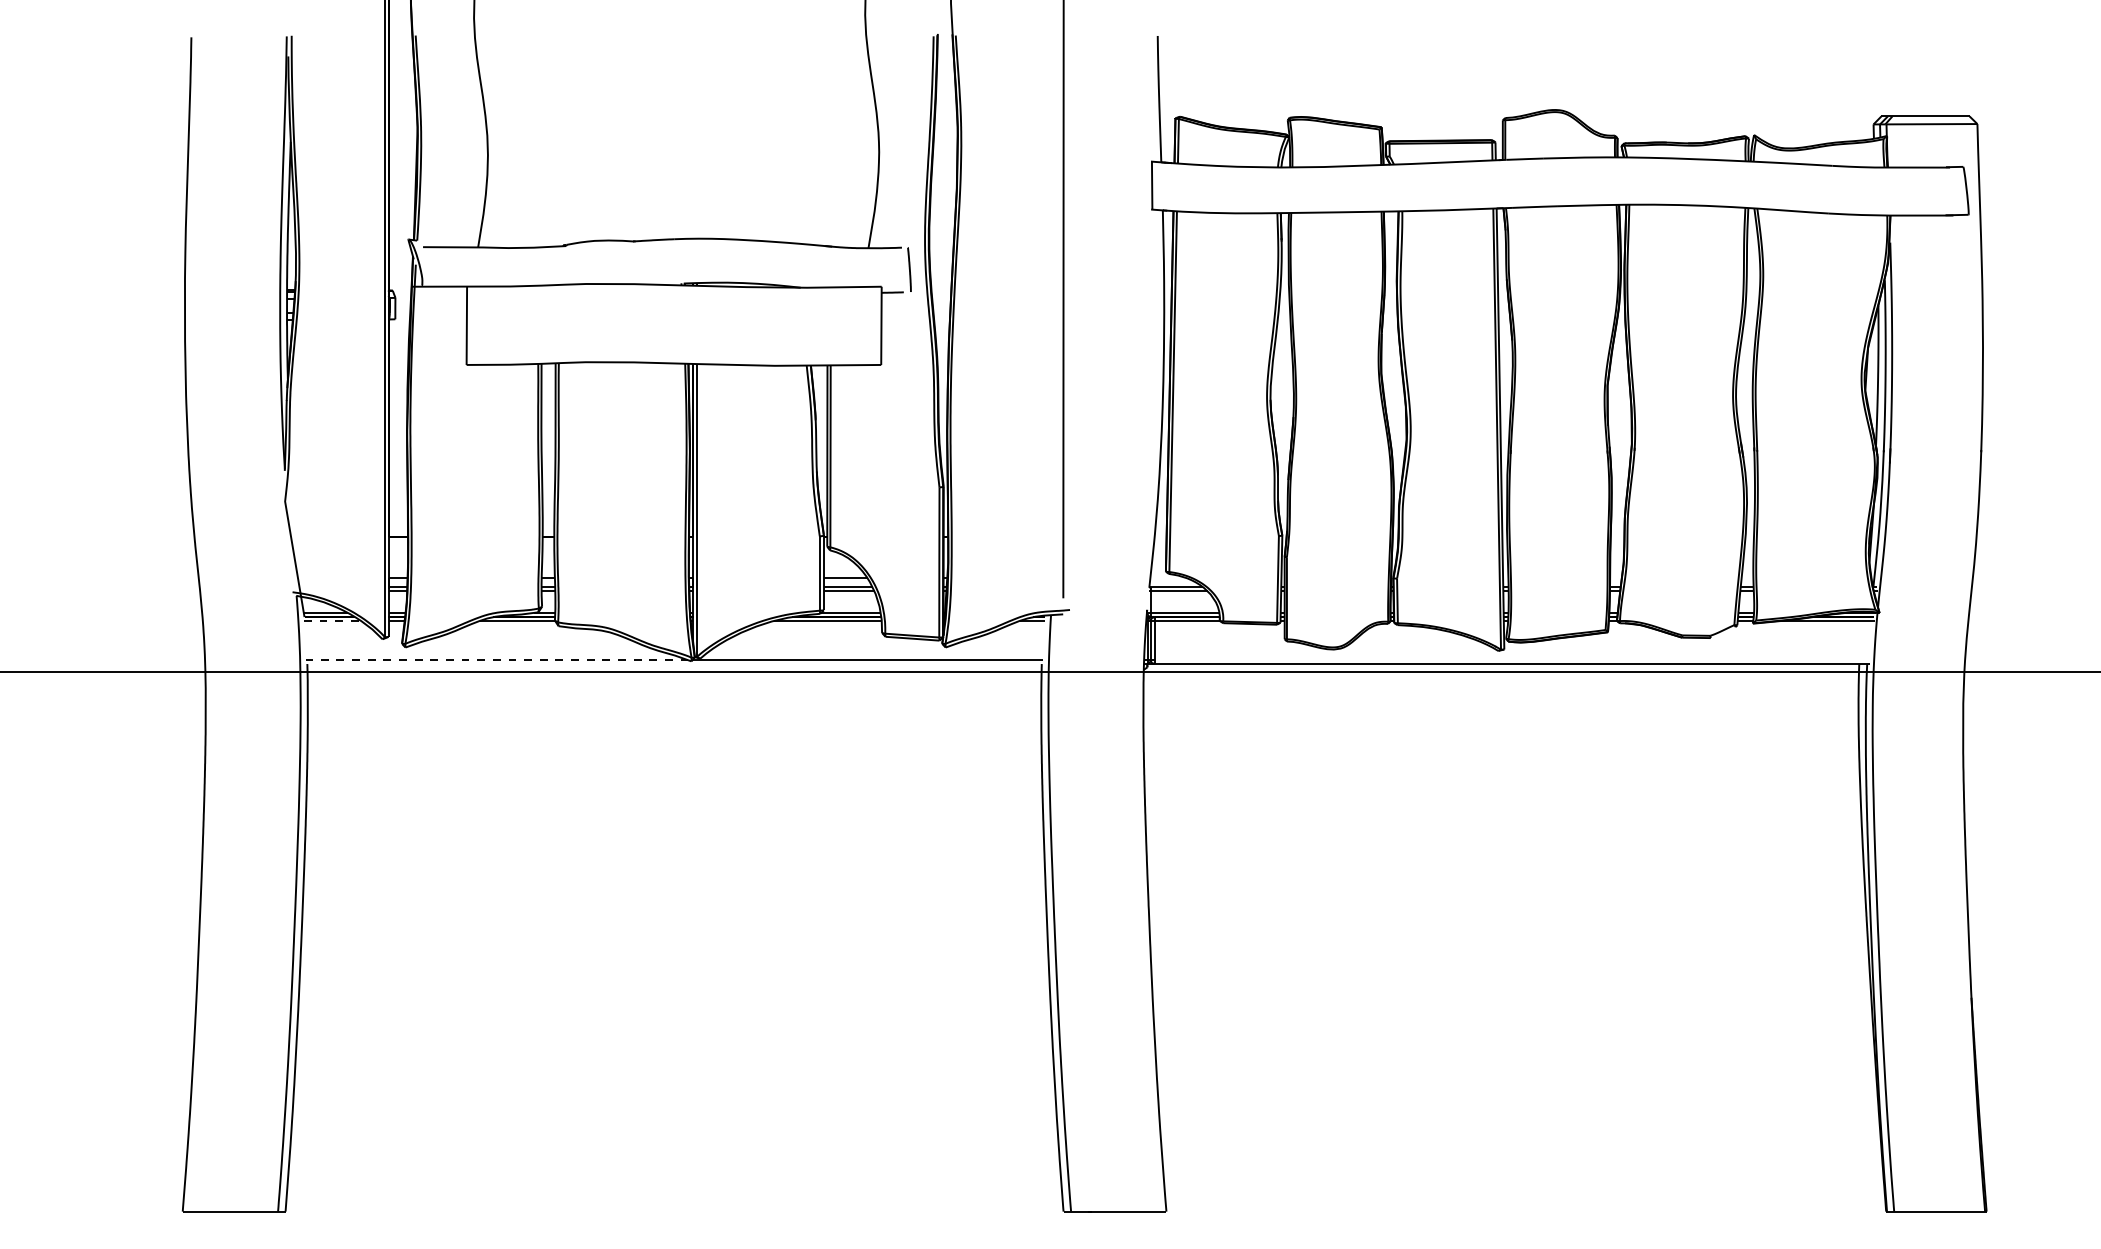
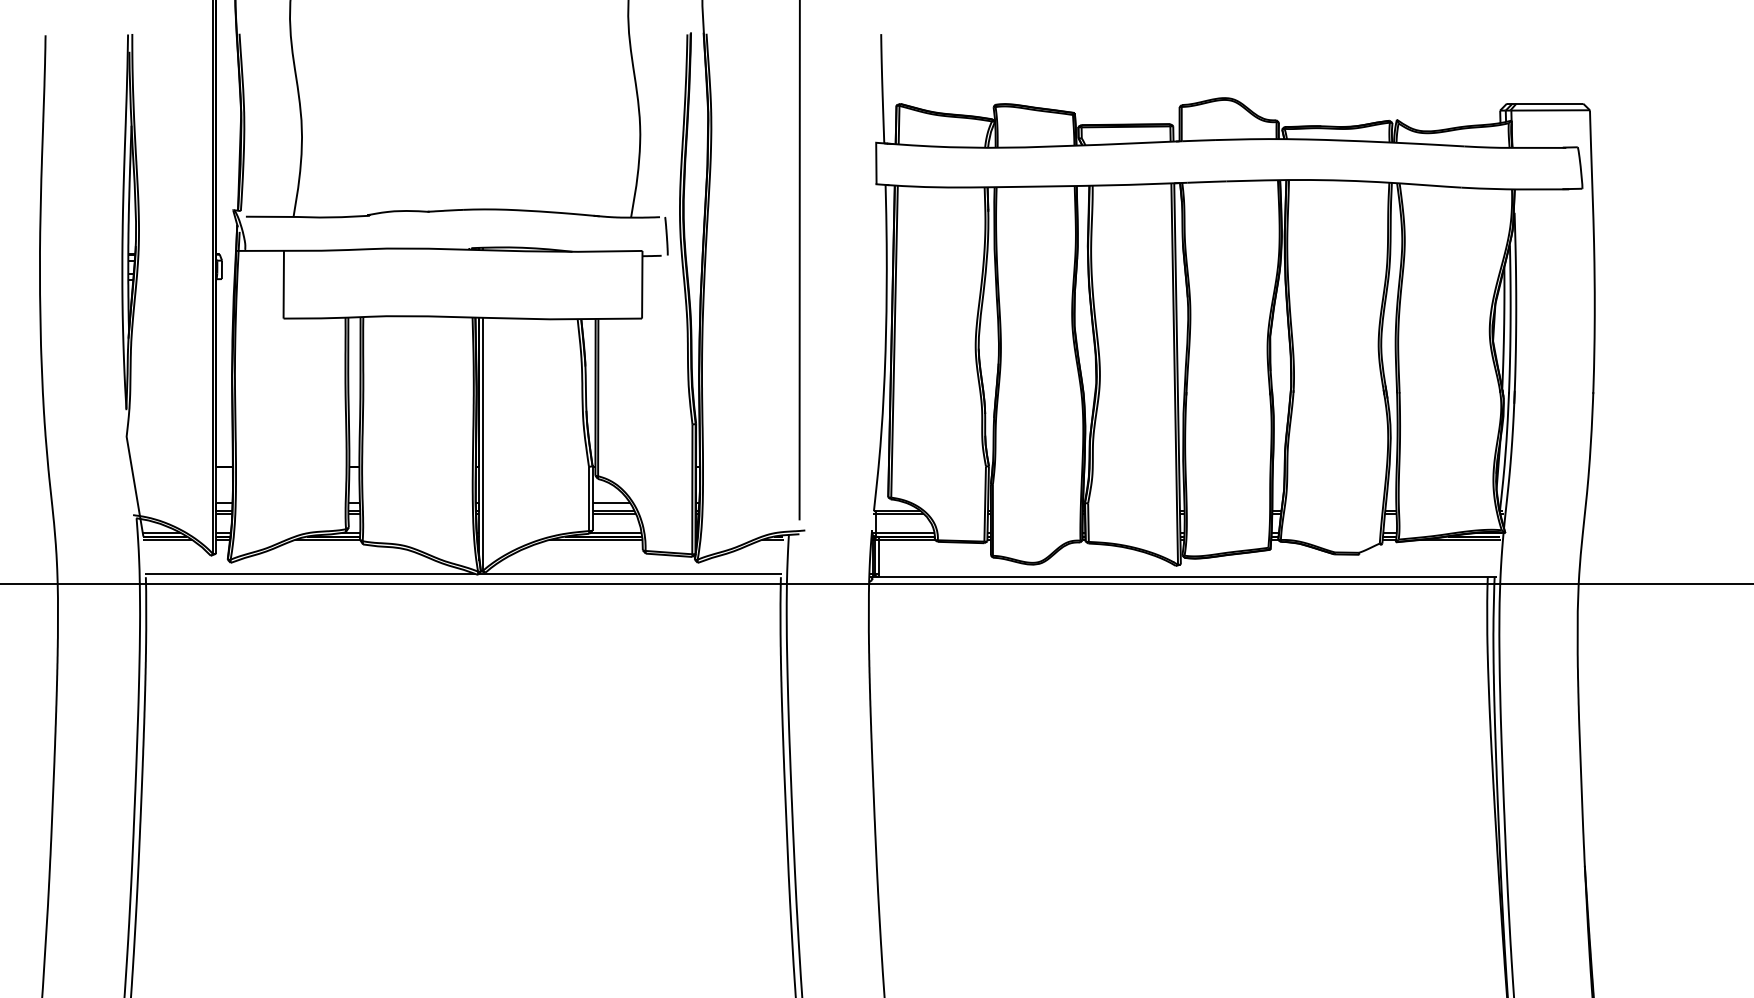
line: (332, 621) -> (167, 540), dashed -> solid
line: (496, 660) -> (309, 574), dashed -> solid

